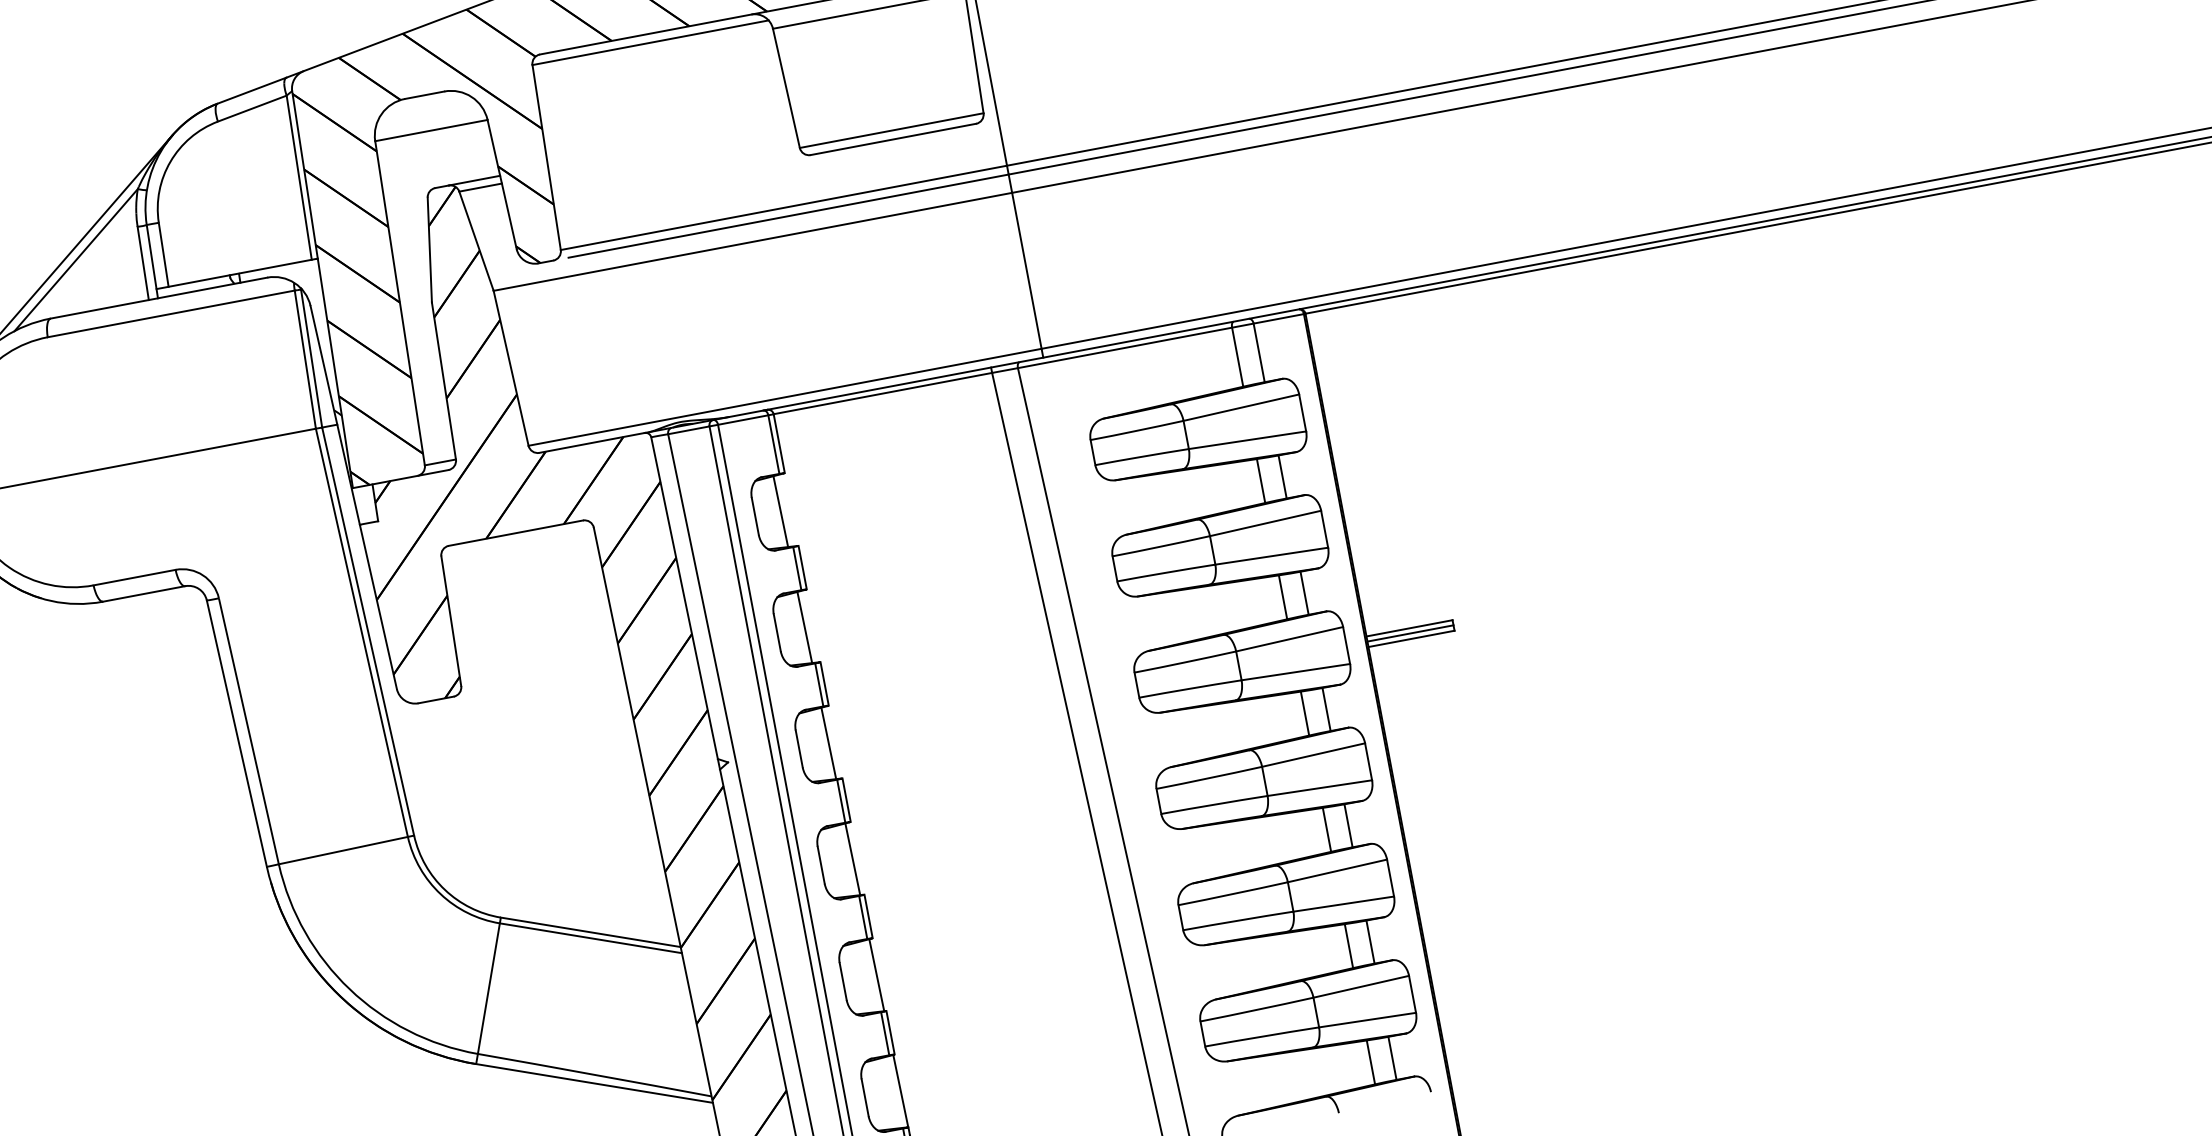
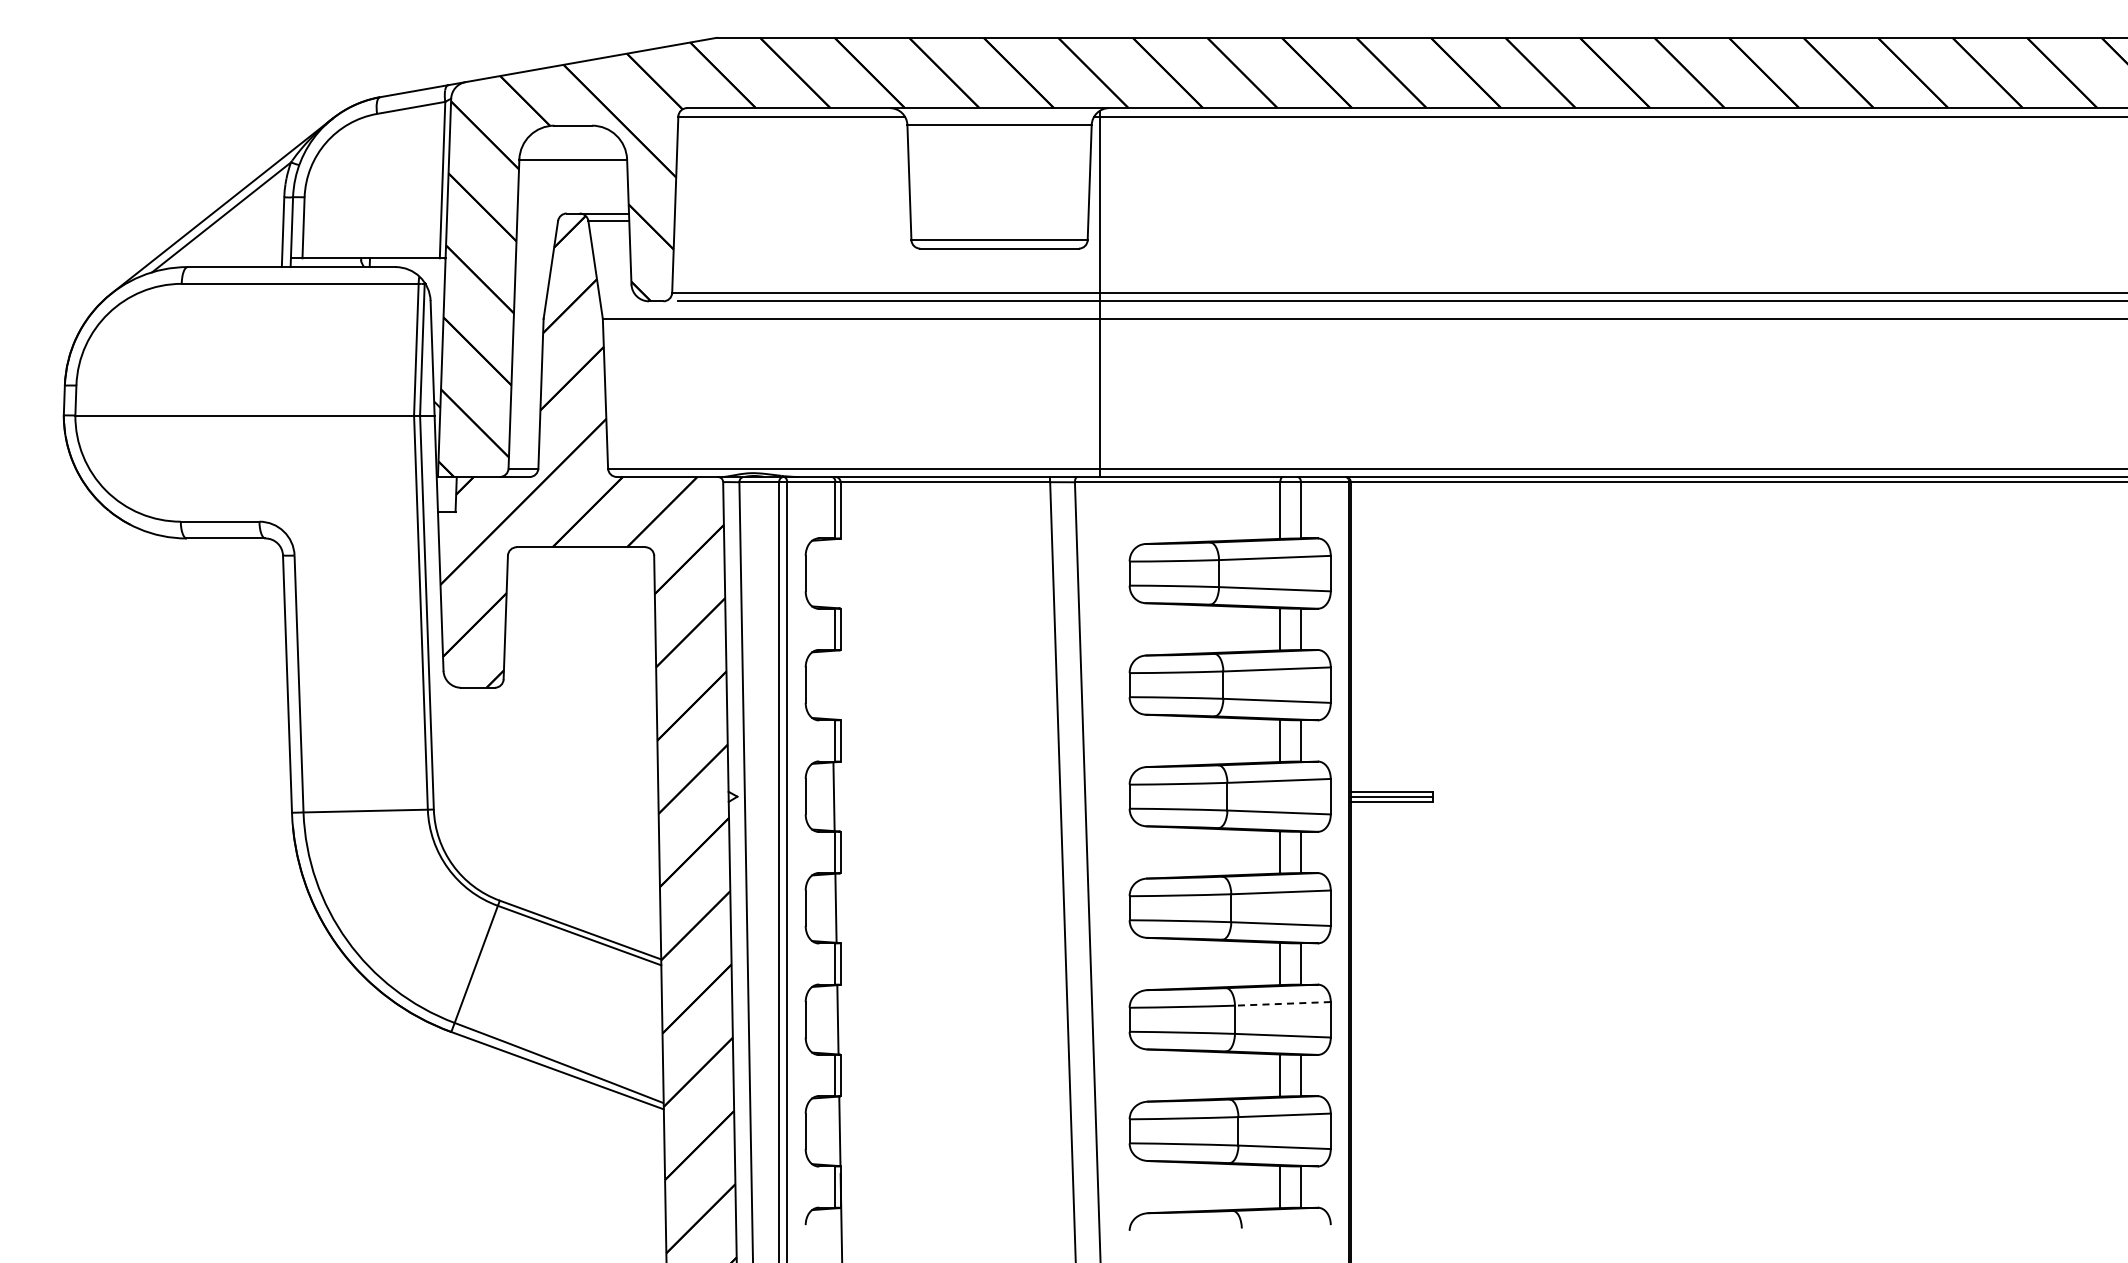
line: (780, 511) -> (829, 573), removed
line: (804, 626) -> (831, 684), removed
line: (1337, 870) -> (1282, 1003), solid -> dashed

